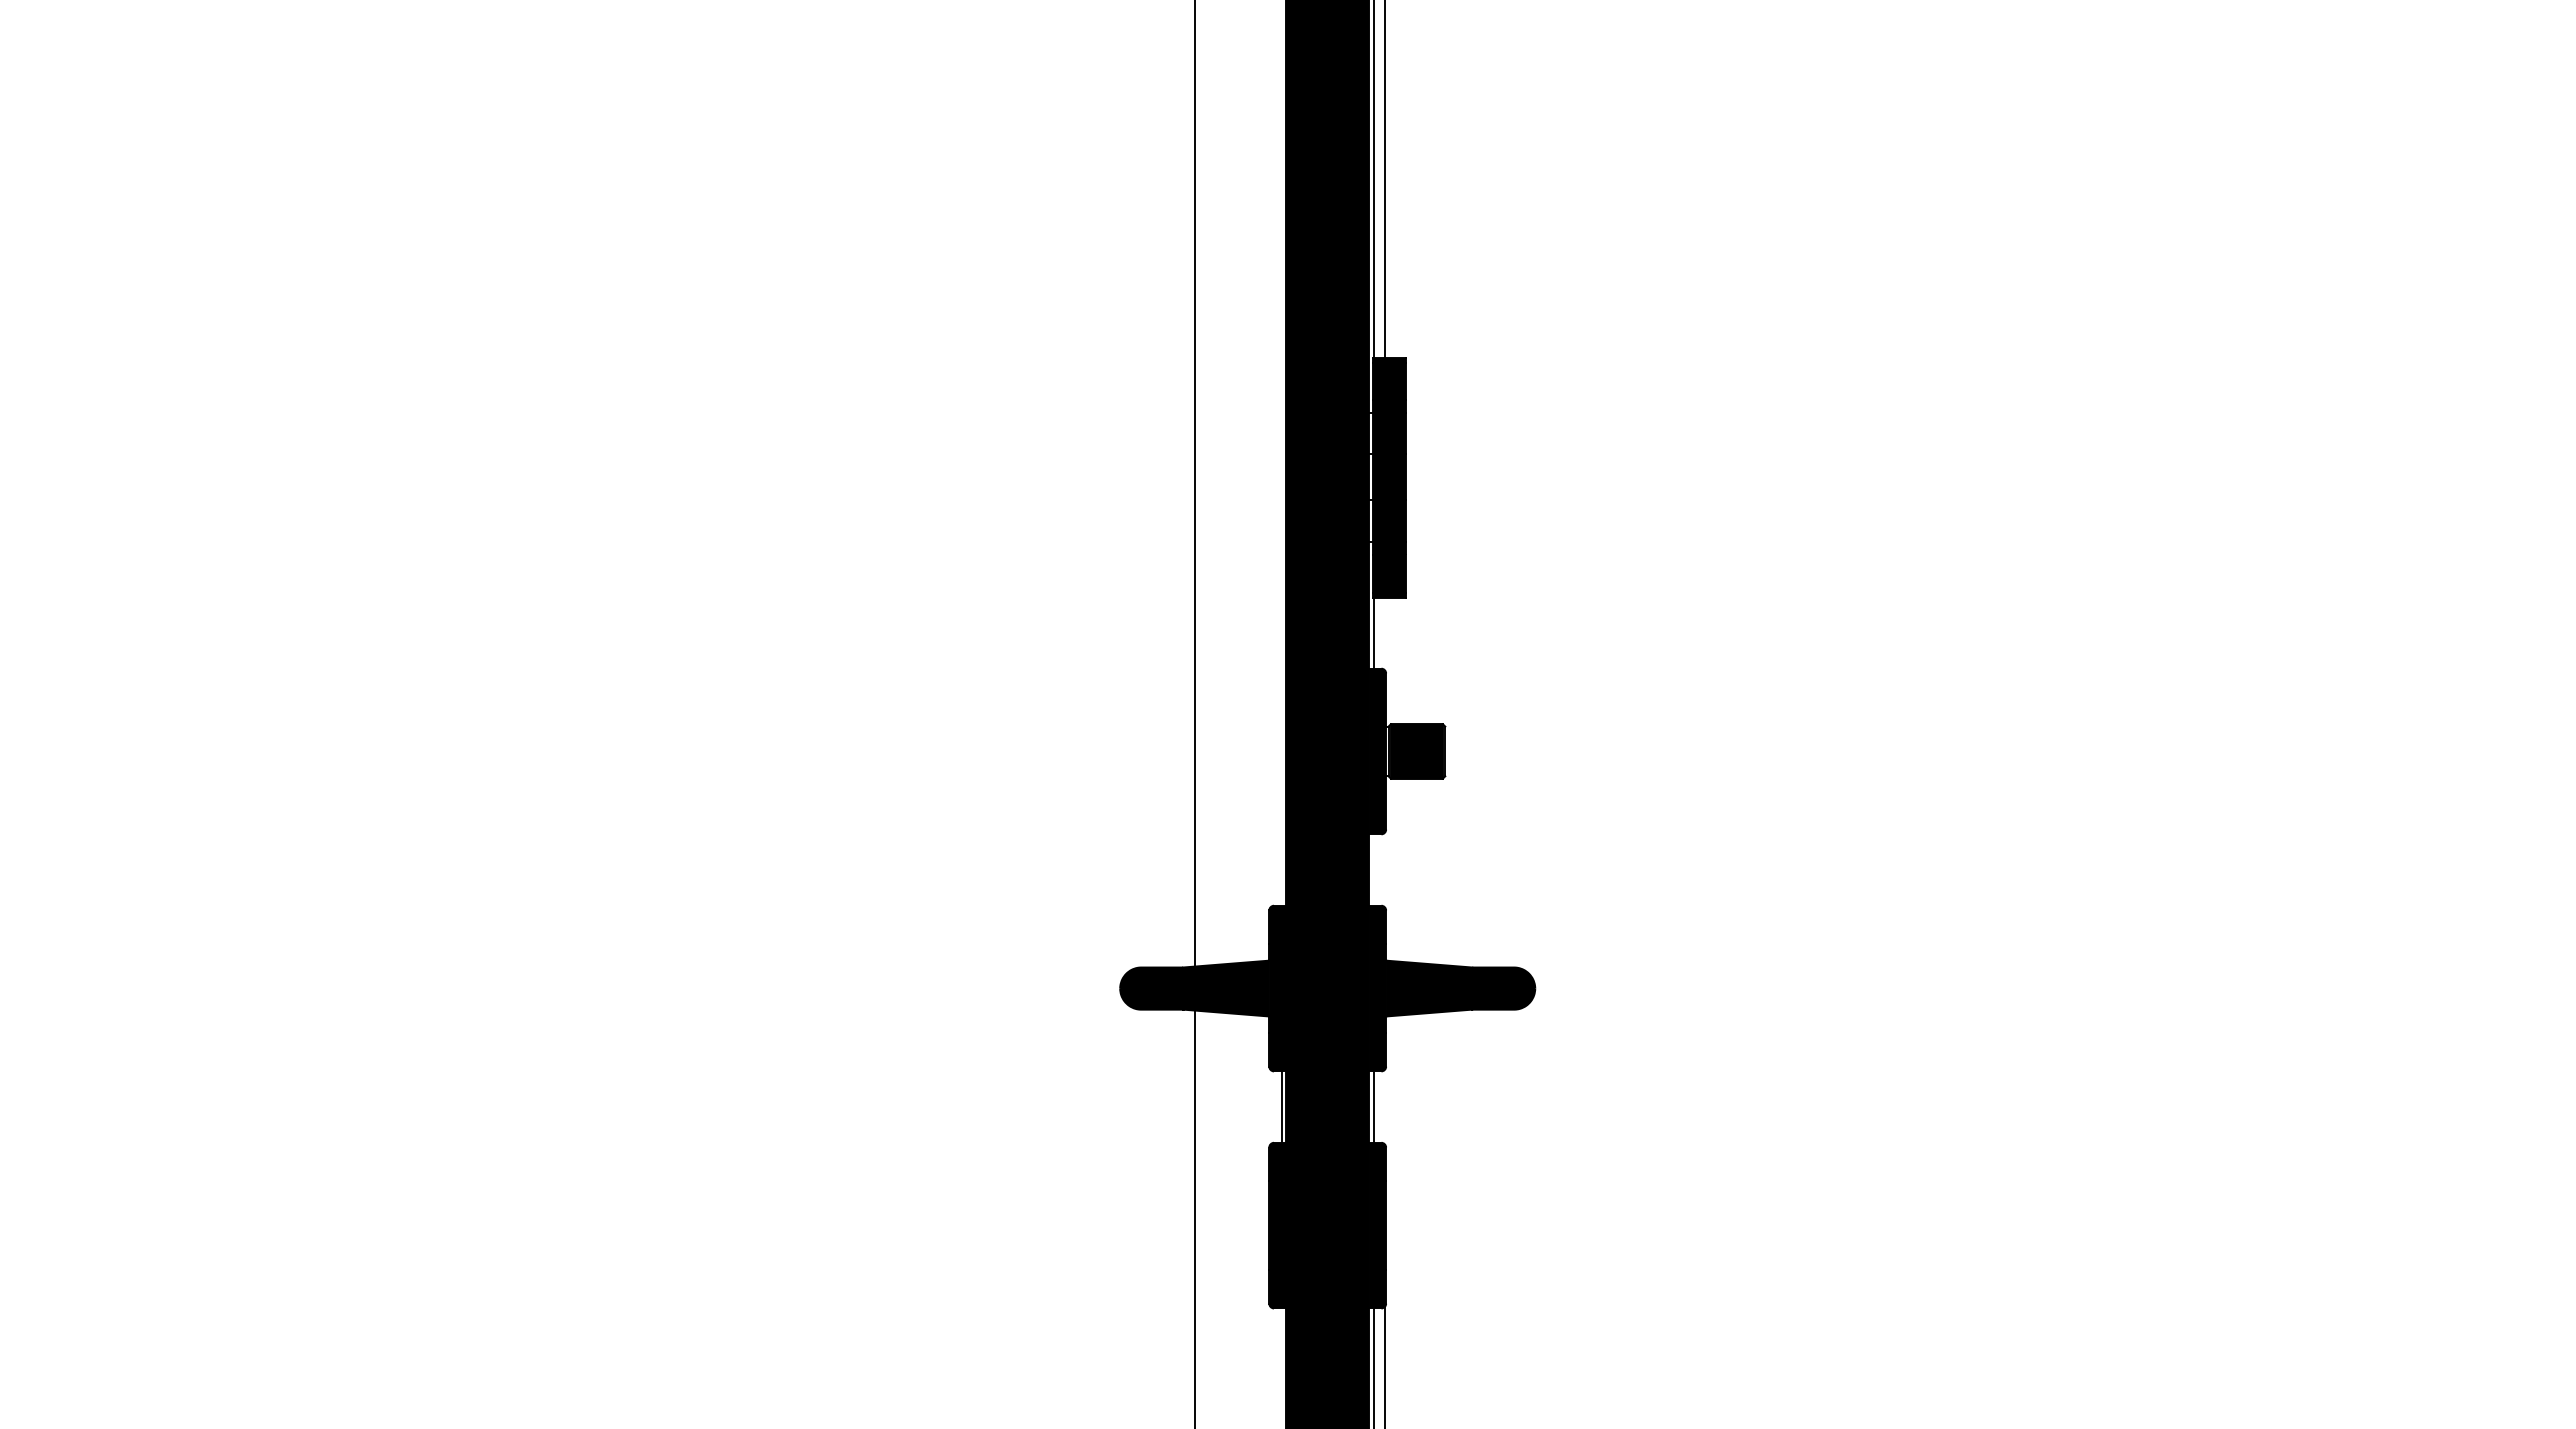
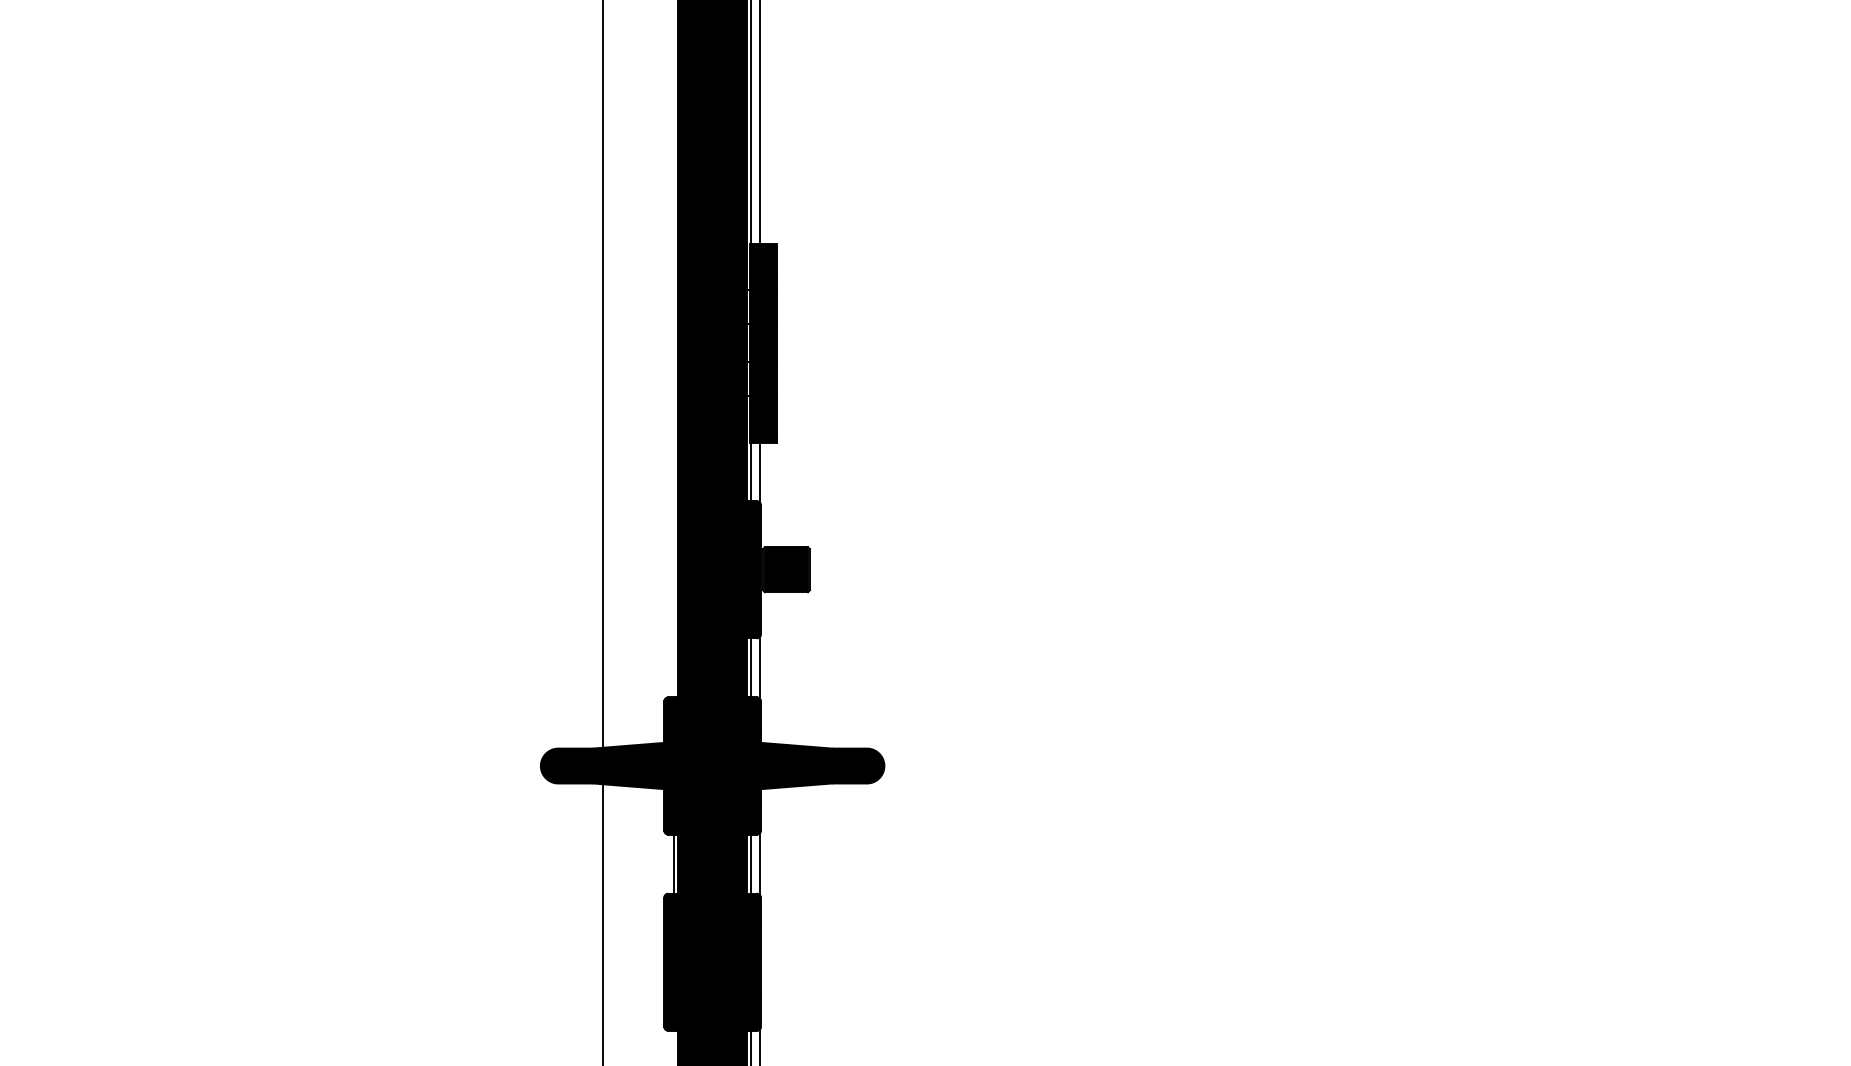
line: (1384, 633) -> (759, 472), added
line: (1374, 869) -> (751, 667), added
line: (1384, 869) -> (759, 667), added
line: (1384, 1106) -> (759, 863), added

